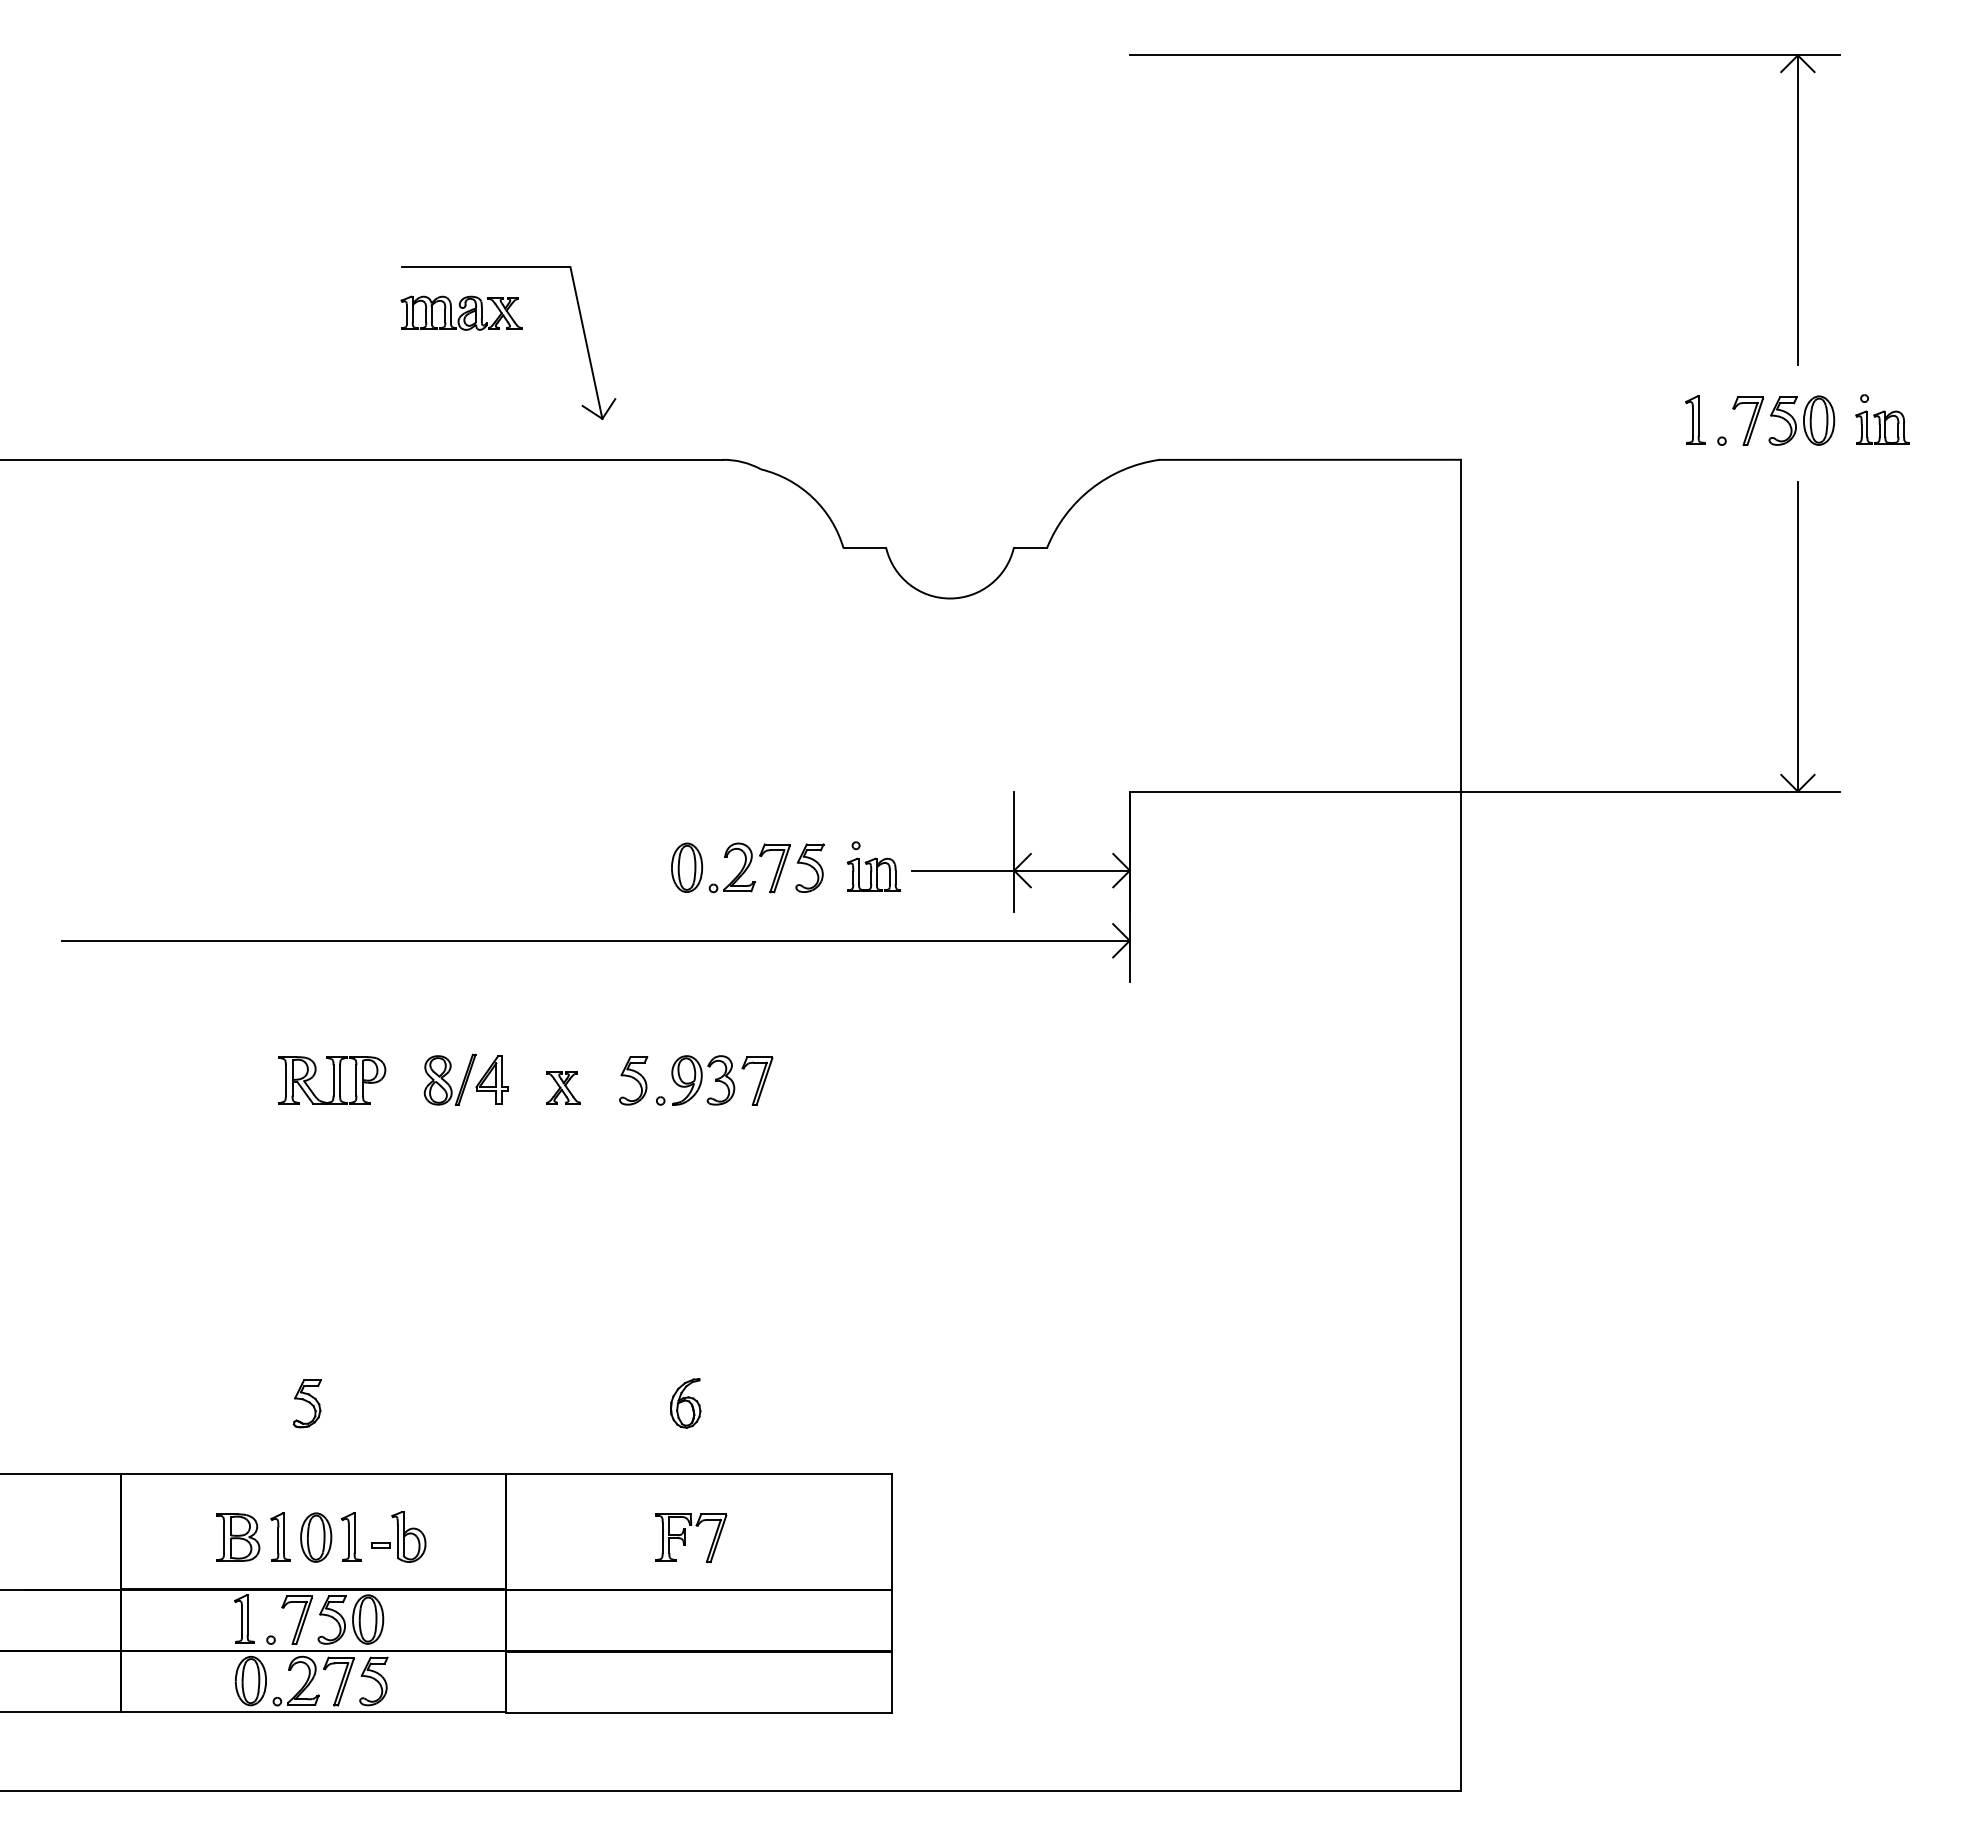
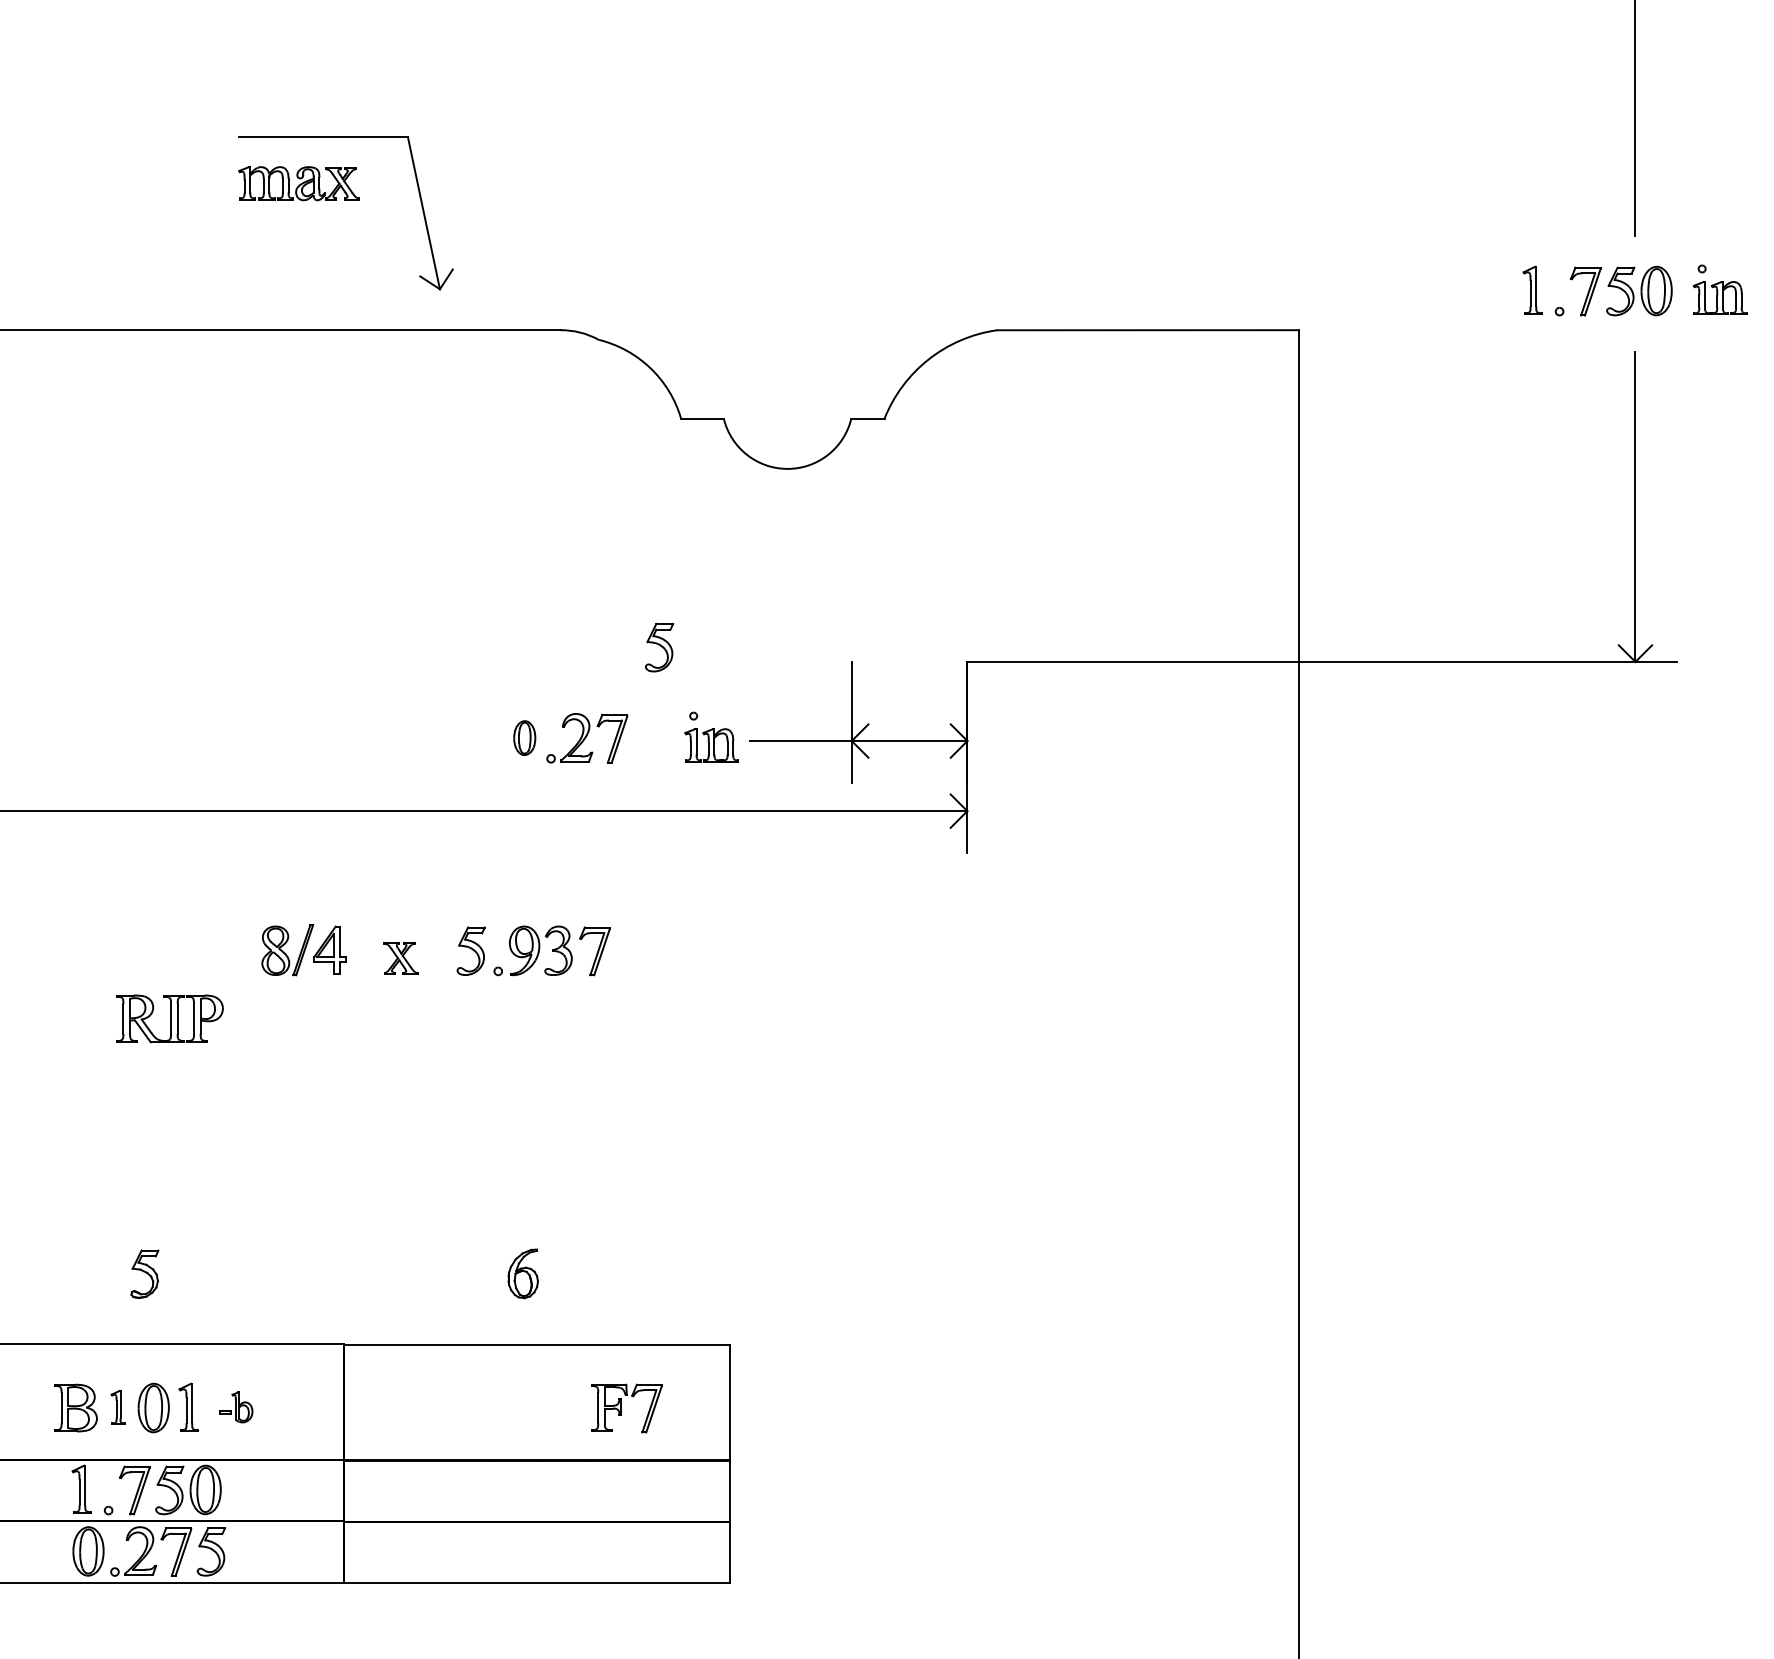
part: (687, 867) -> (525, 737), size x0.7
part: (809, 867) -> (659, 646), moved
part: (332, 1080) -> (170, 1018), moved
part: (280, 1536) -> (118, 1406), size x0.7
part: (398, 1536) -> (236, 1406), size x0.6
part: (691, 1537) -> (627, 1407), moved

